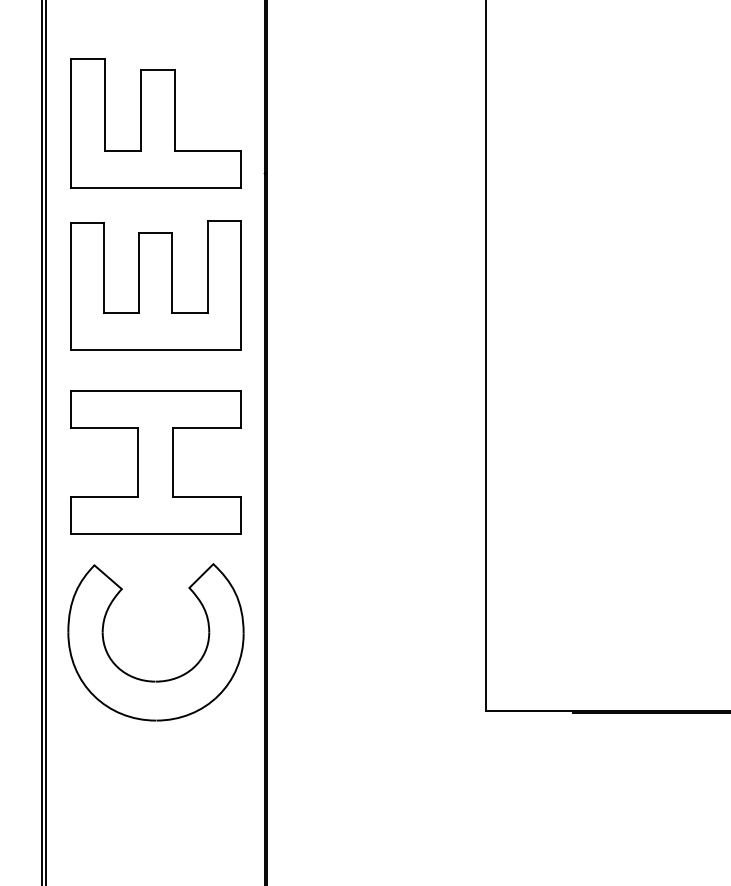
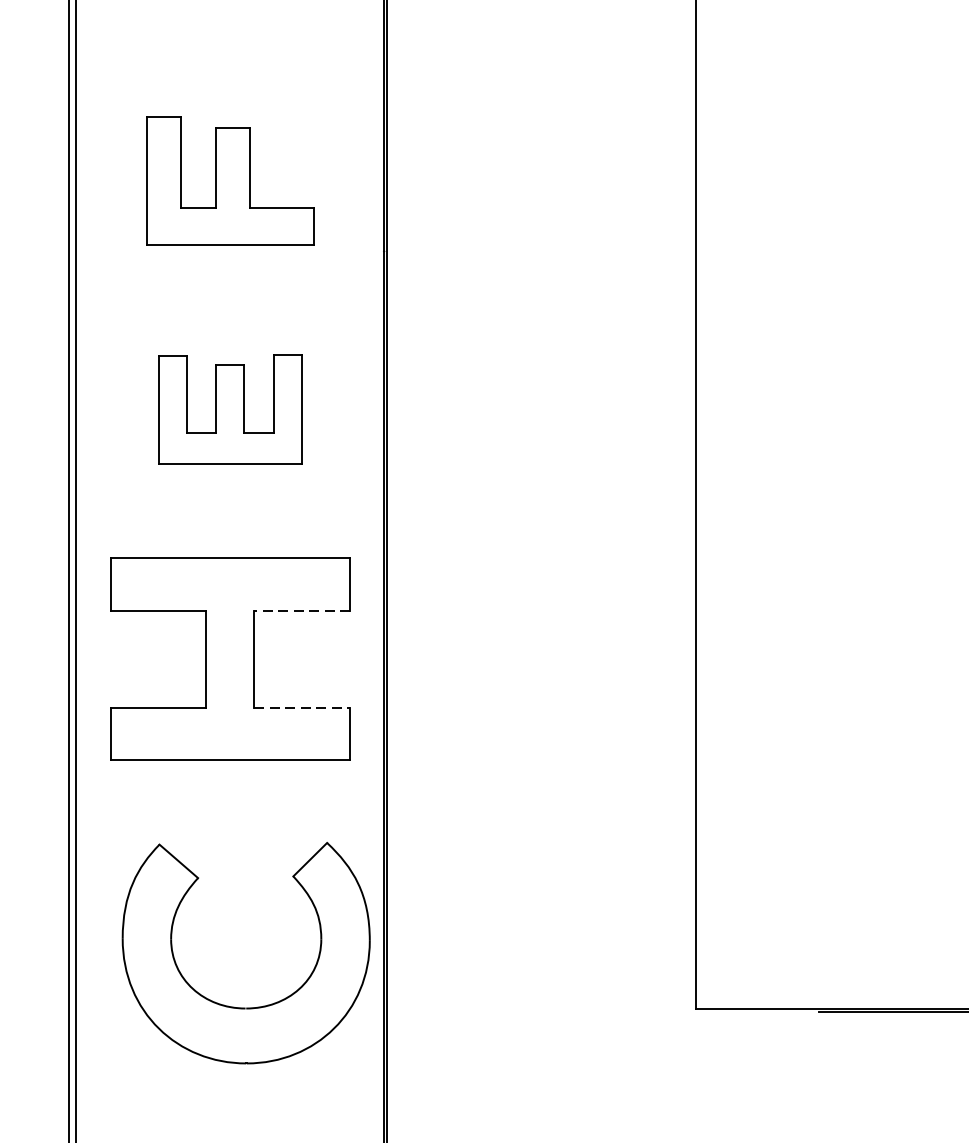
part: (155, 123) -> (230, 180), size x0.7
part: (155, 285) -> (230, 409), size x0.6
line: (206, 428) -> (301, 610), solid -> dashed
line: (207, 497) -> (303, 708), solid -> dashed
part: (155, 680) -> (245, 1006), moved

